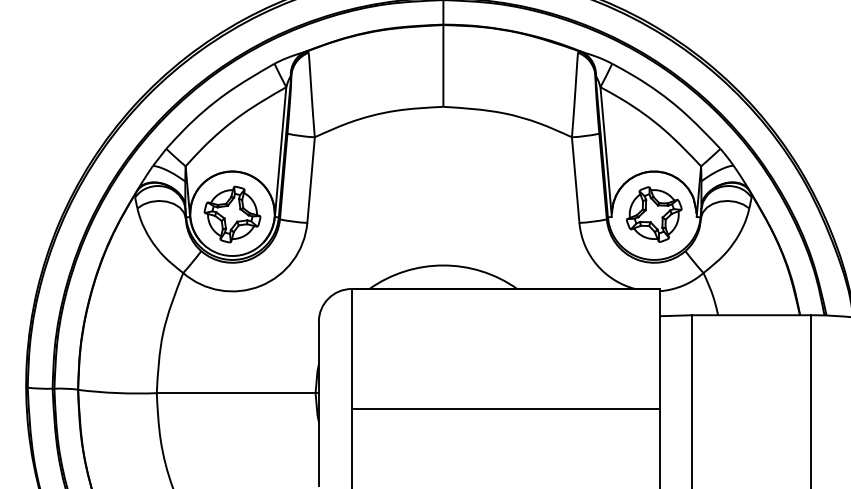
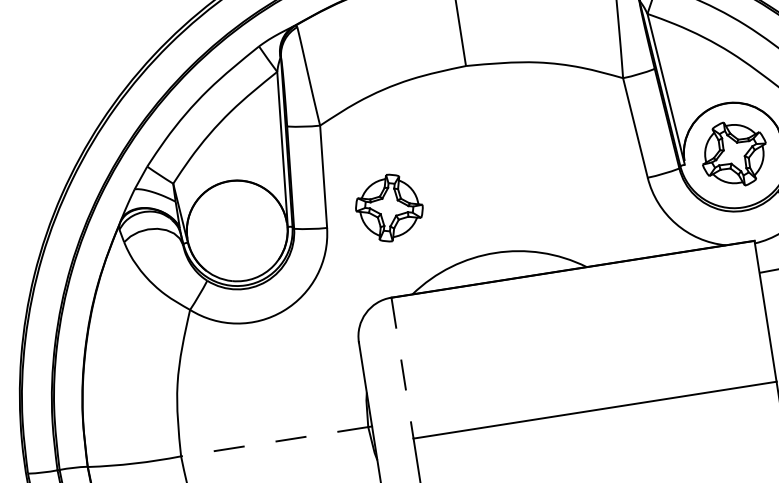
part: (232, 214) -> (389, 208), moved
line: (351, 348) -> (402, 367), solid -> dashed
line: (235, 393) -> (273, 442), solid -> dashed

